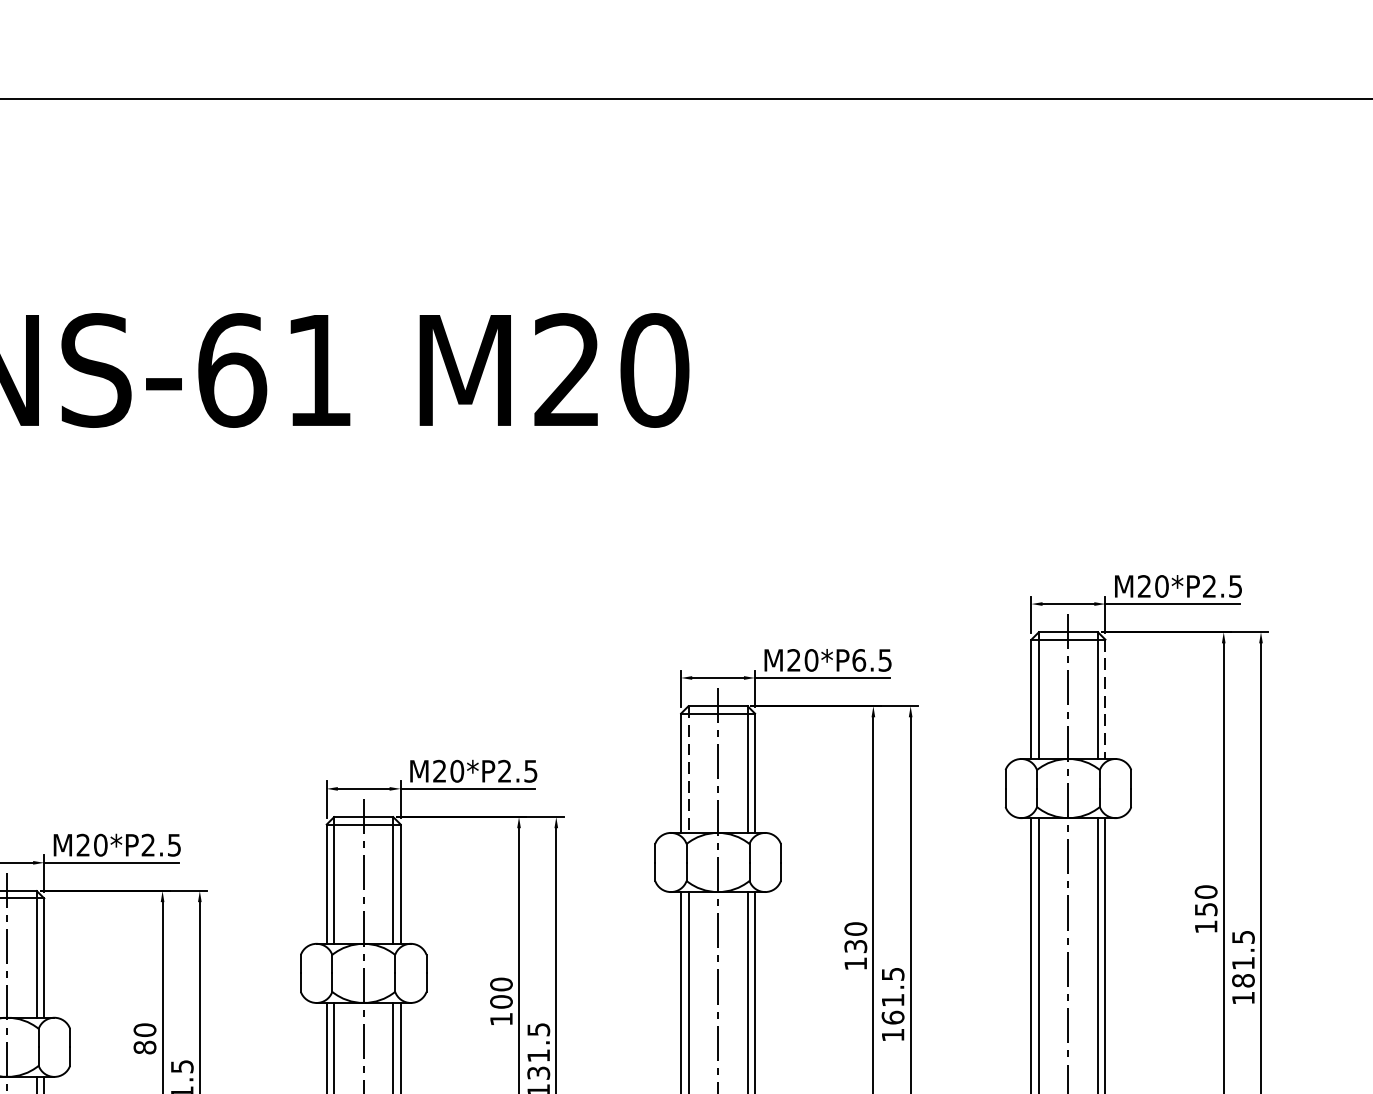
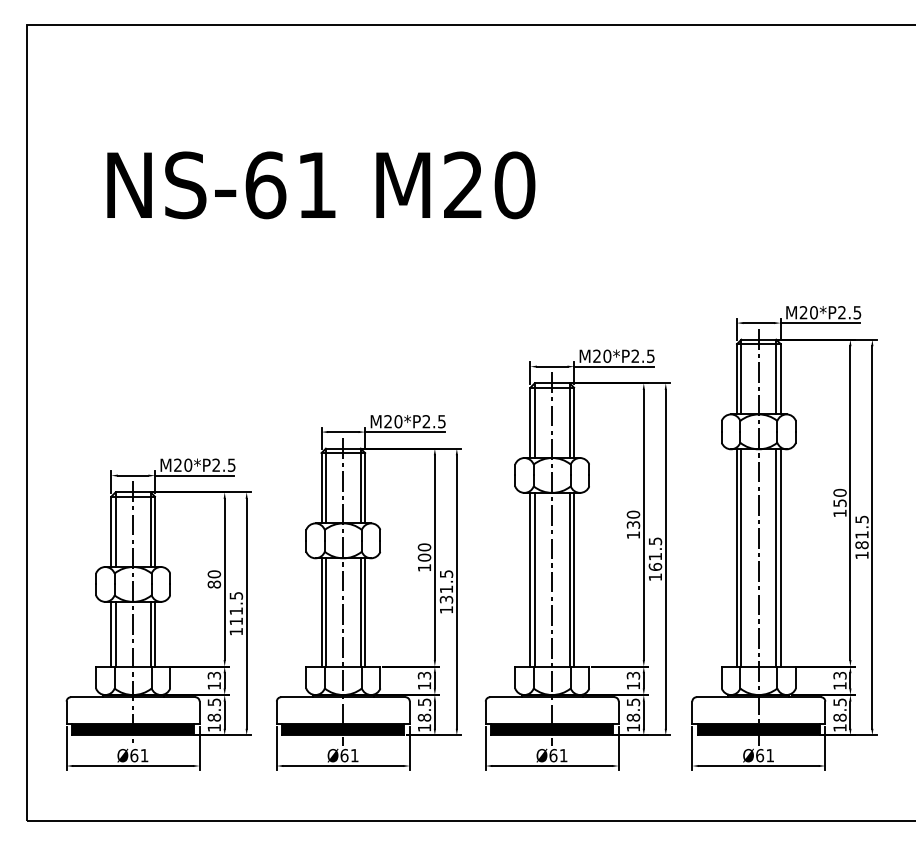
text: (859, 659) -> (635, 355), M20*P6.5 -> M20*P2.5
line: (1105, 699) -> (780, 379), dashed -> solid
line: (687, 770) -> (534, 421), dashed -> solid

